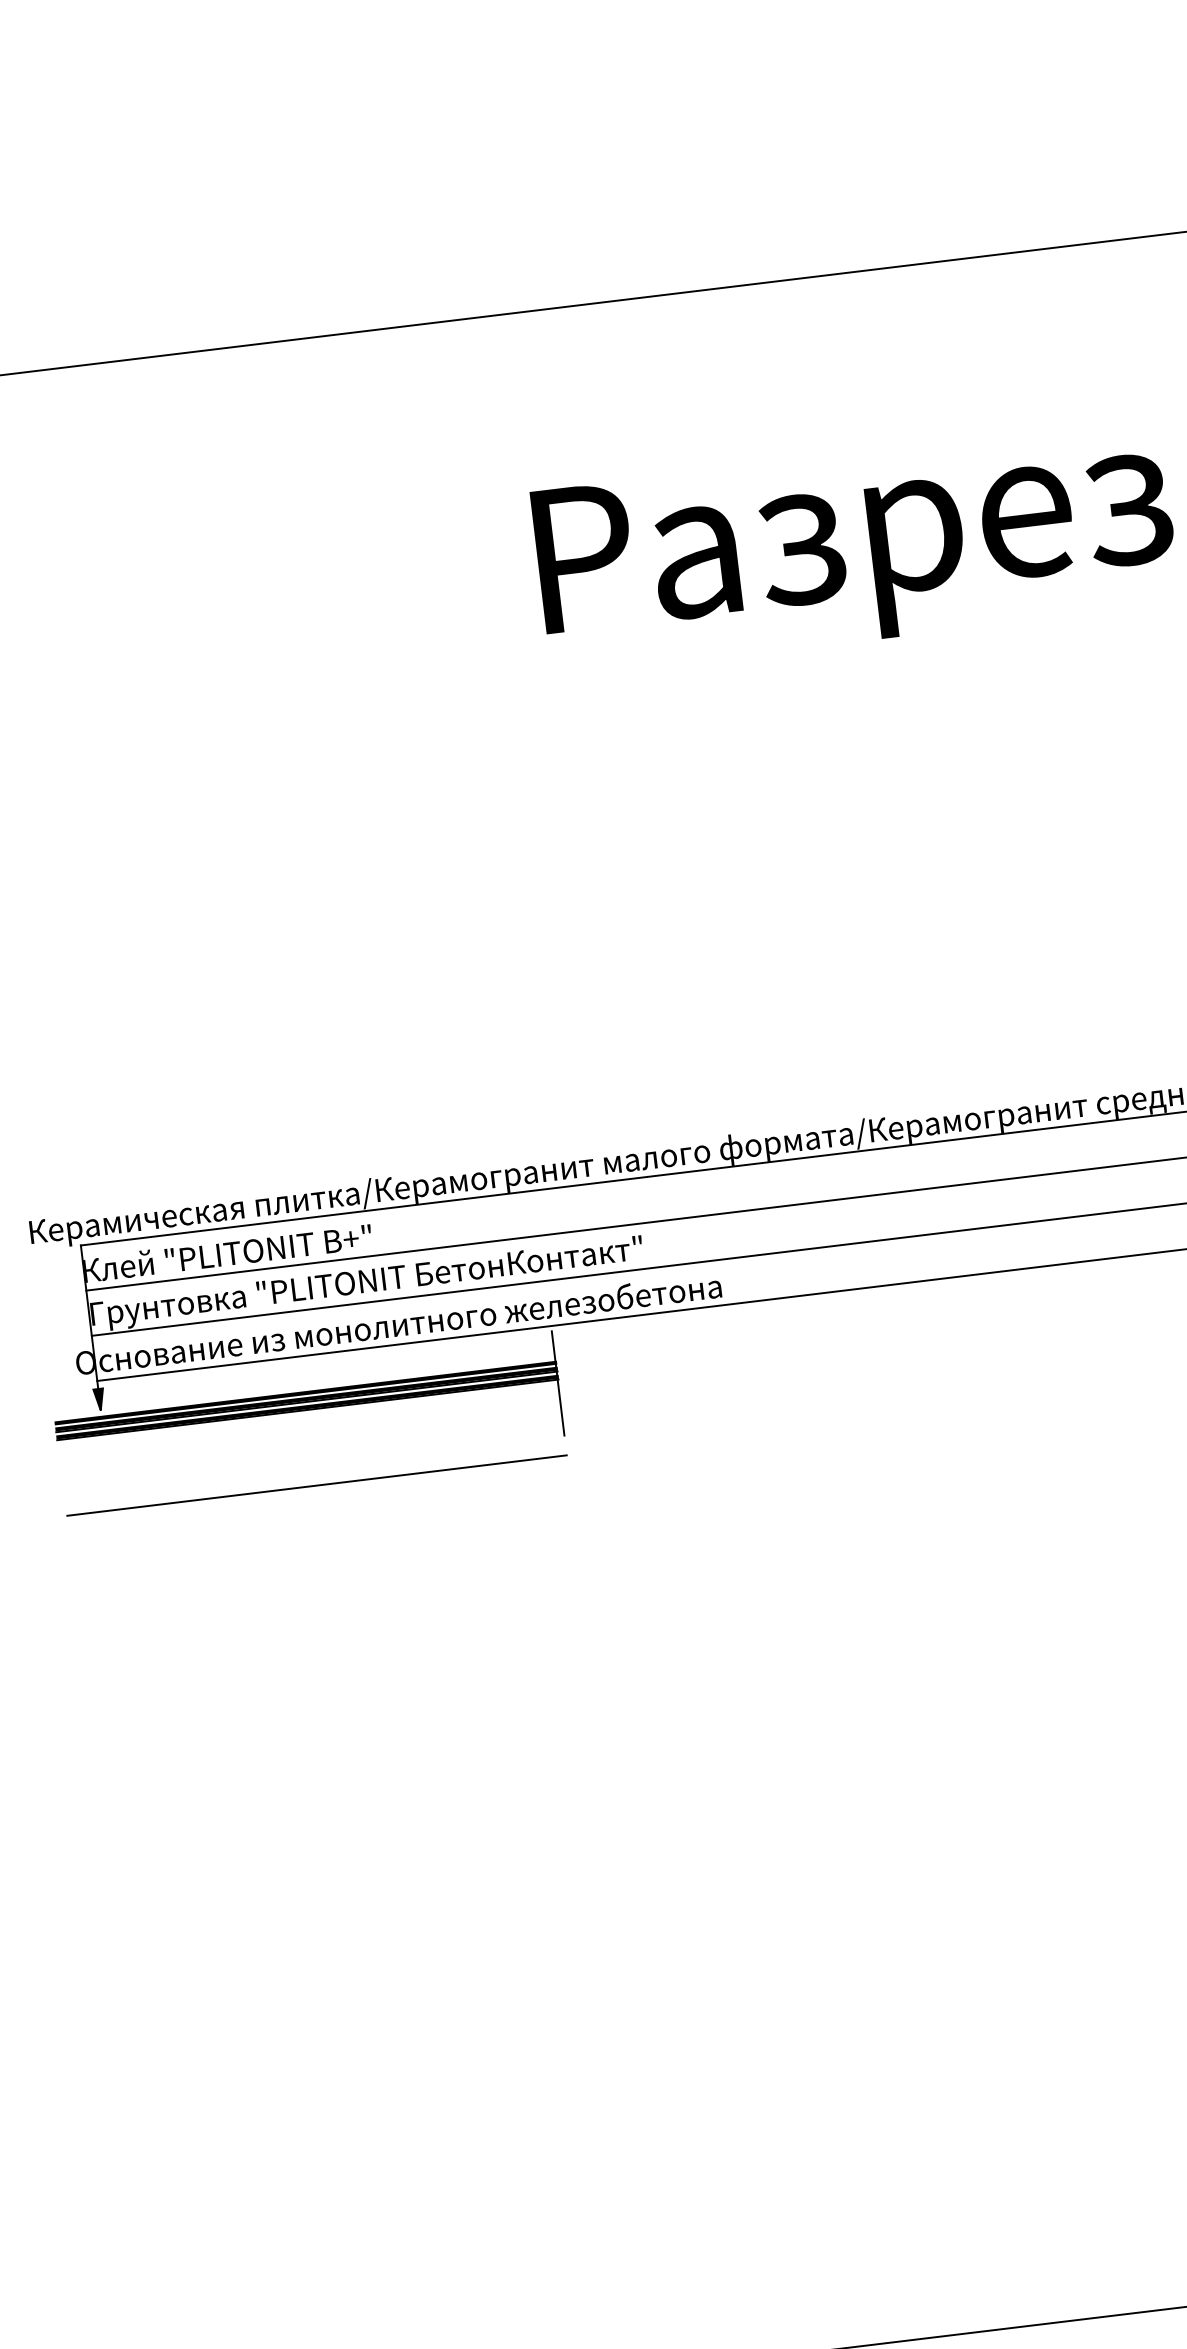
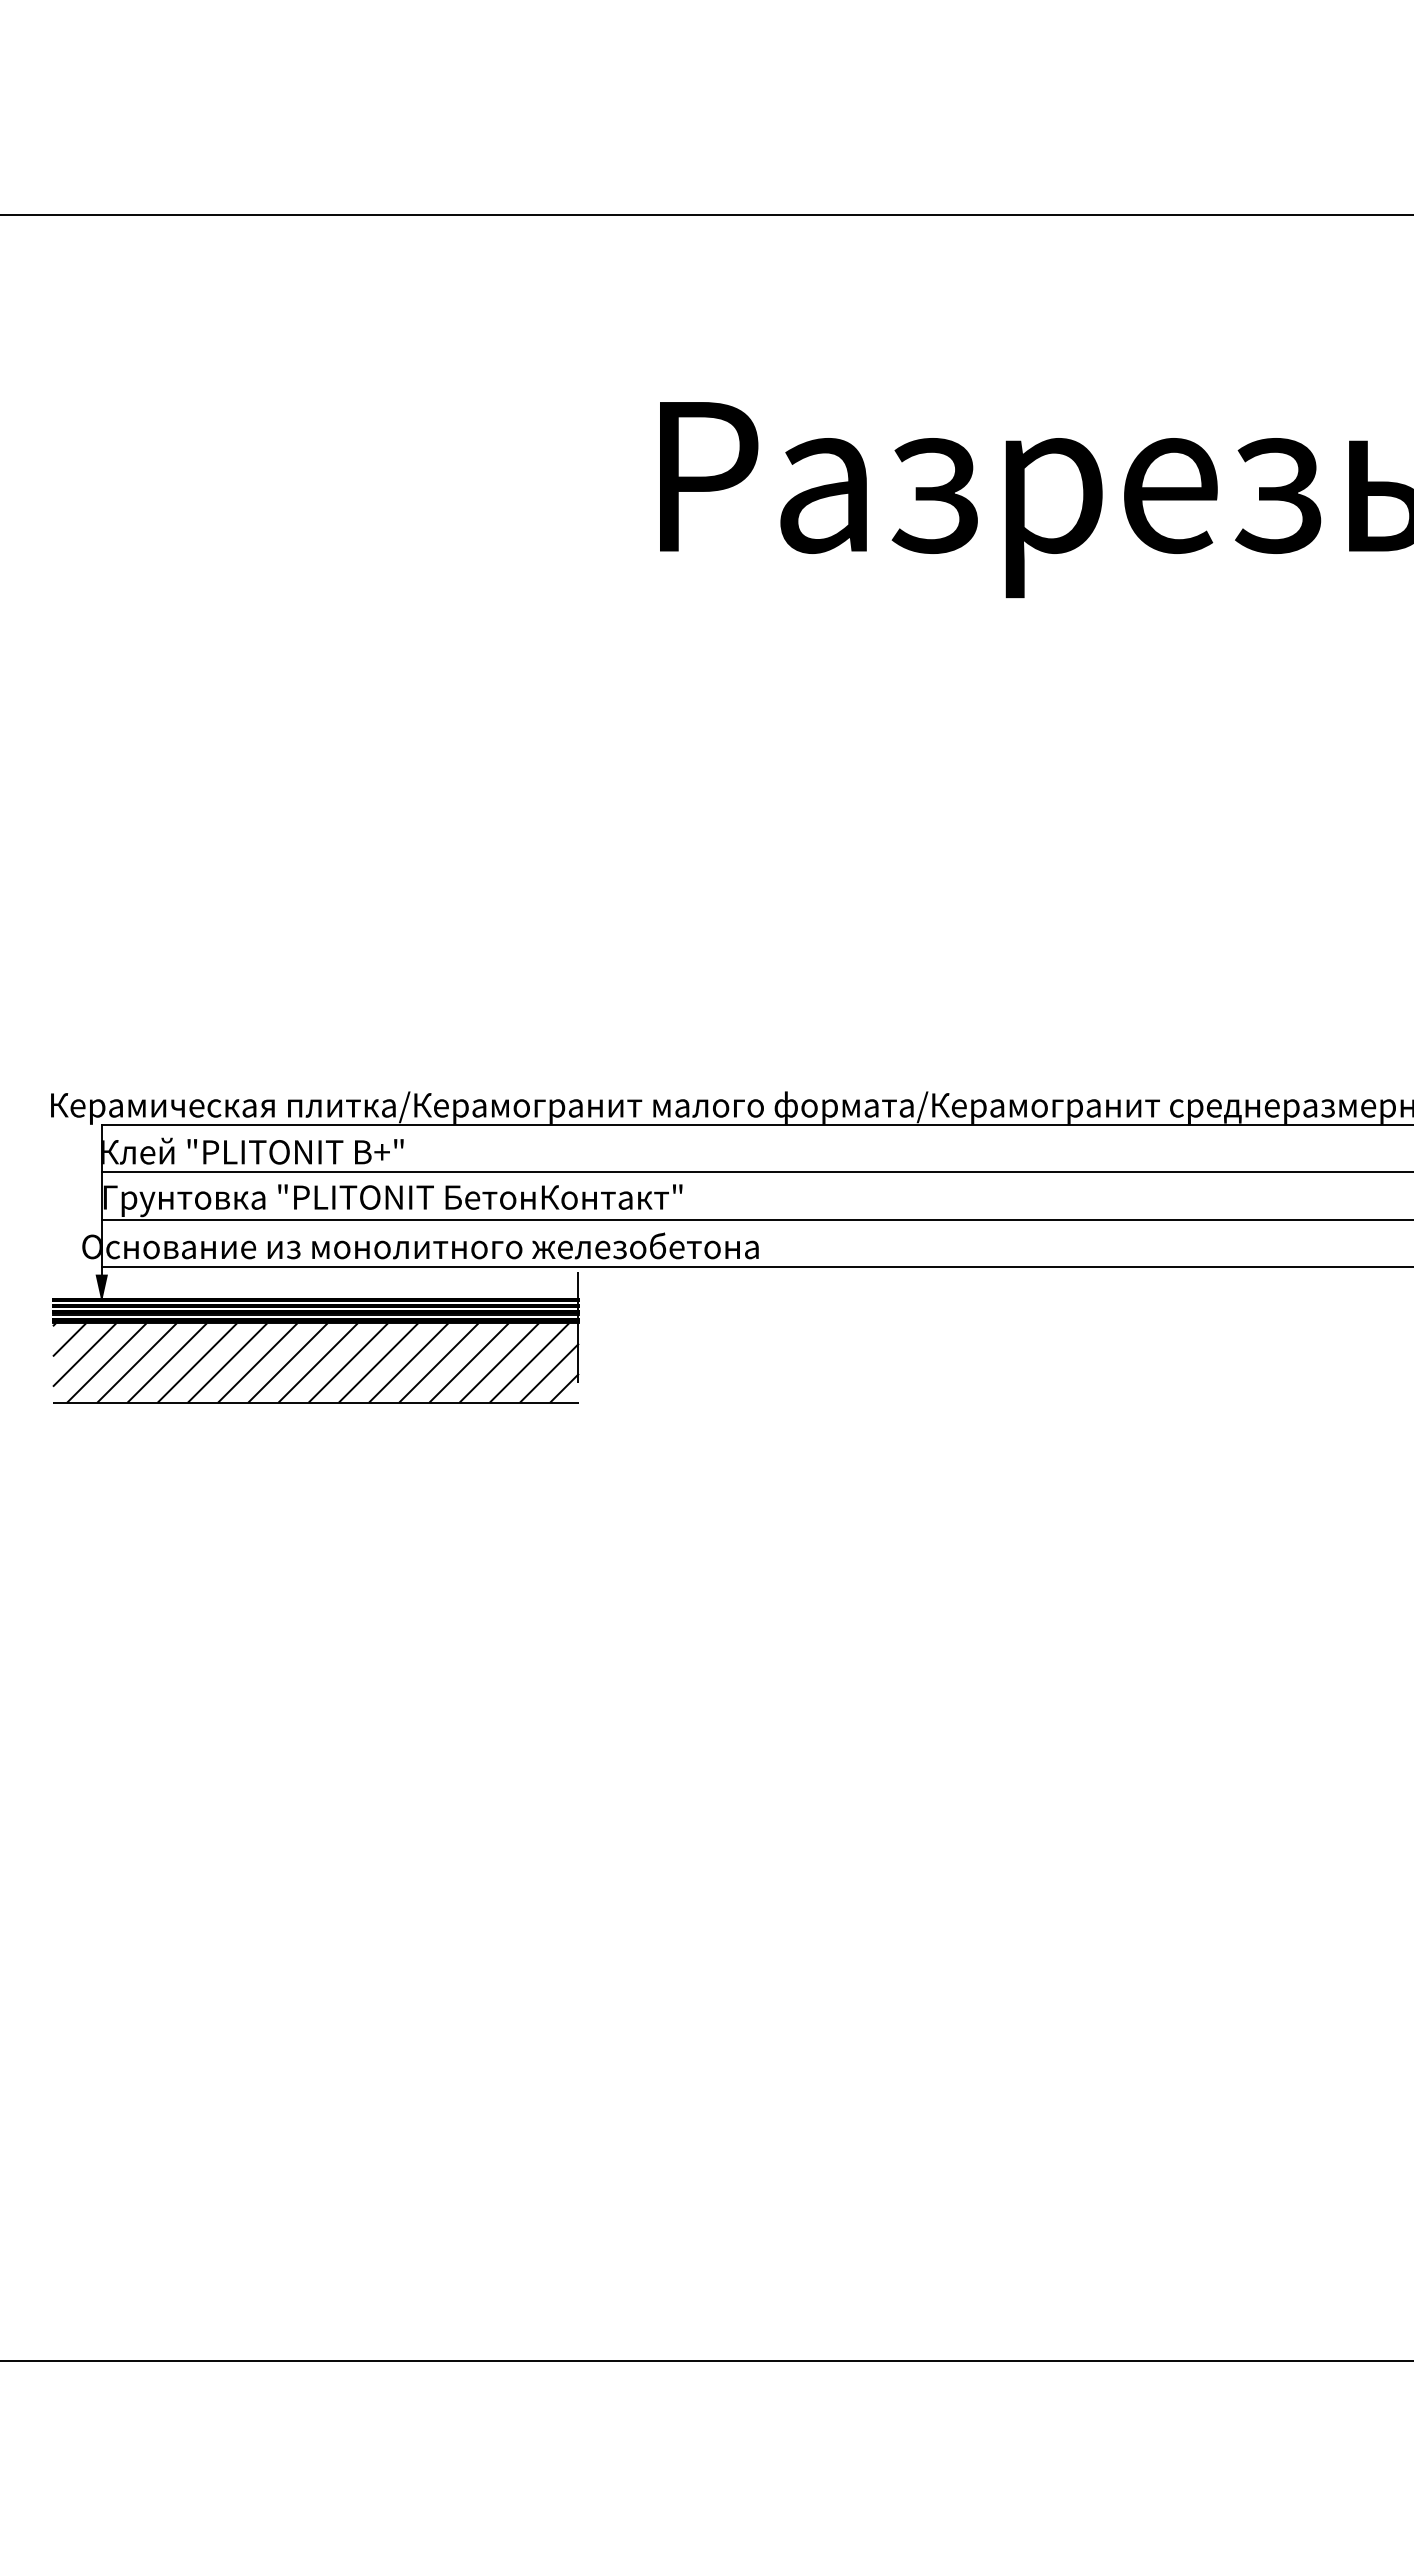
fill: (304, 1388) -> (315, 1300), added
hatch: (311, 1447) -> (315, 1362), added

